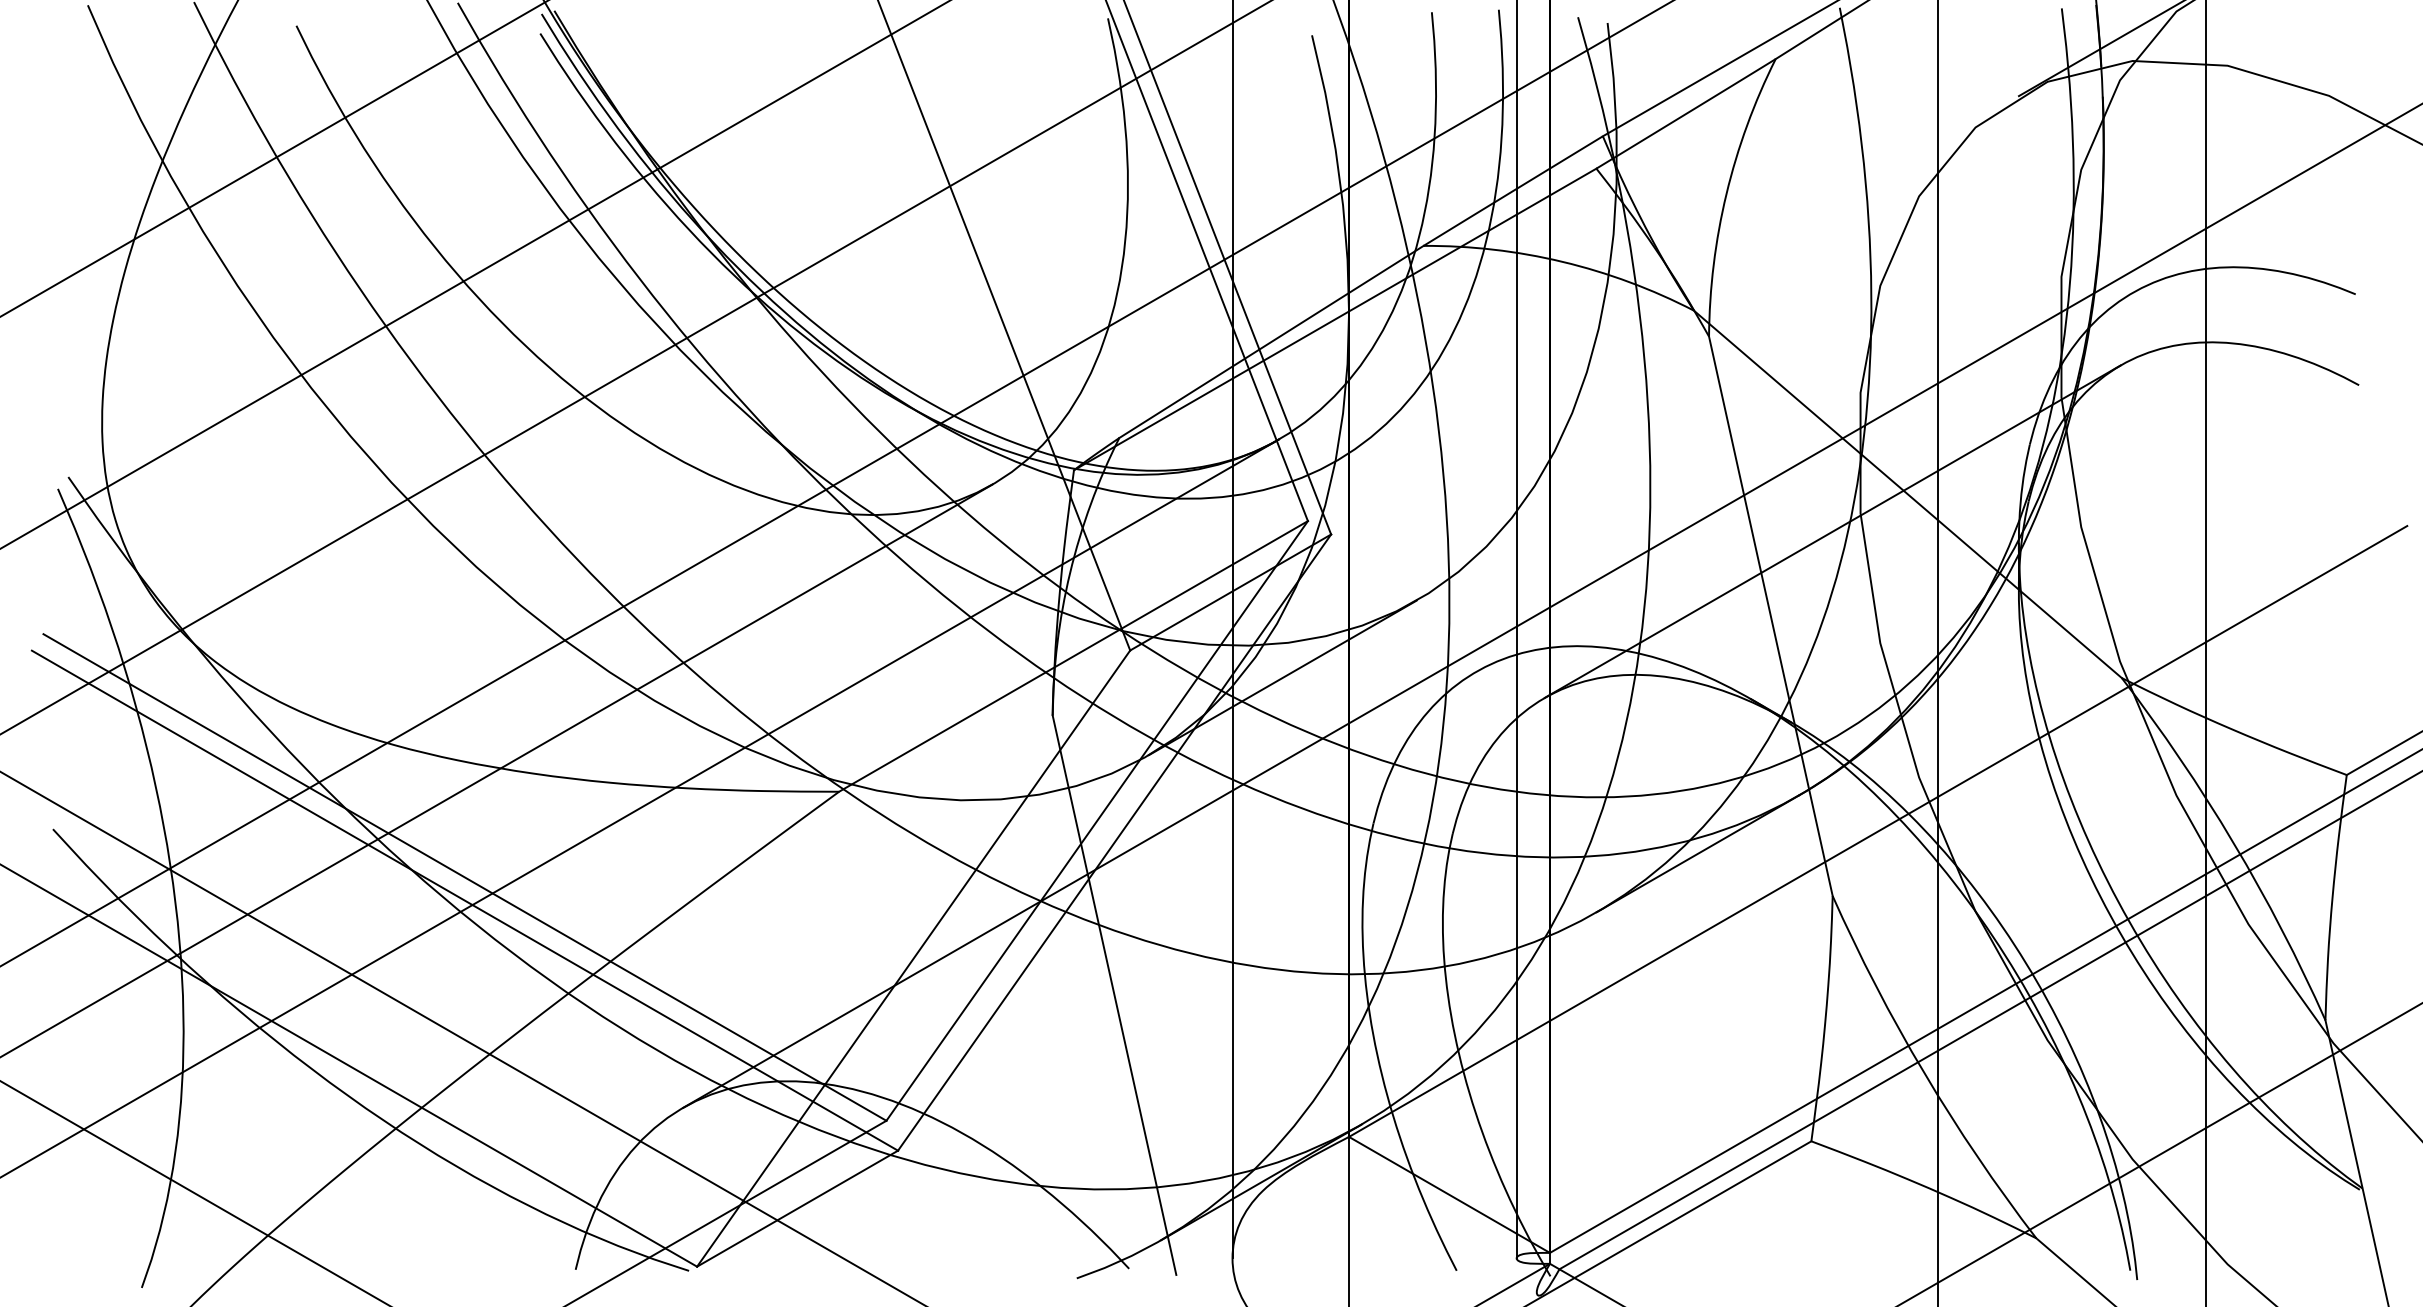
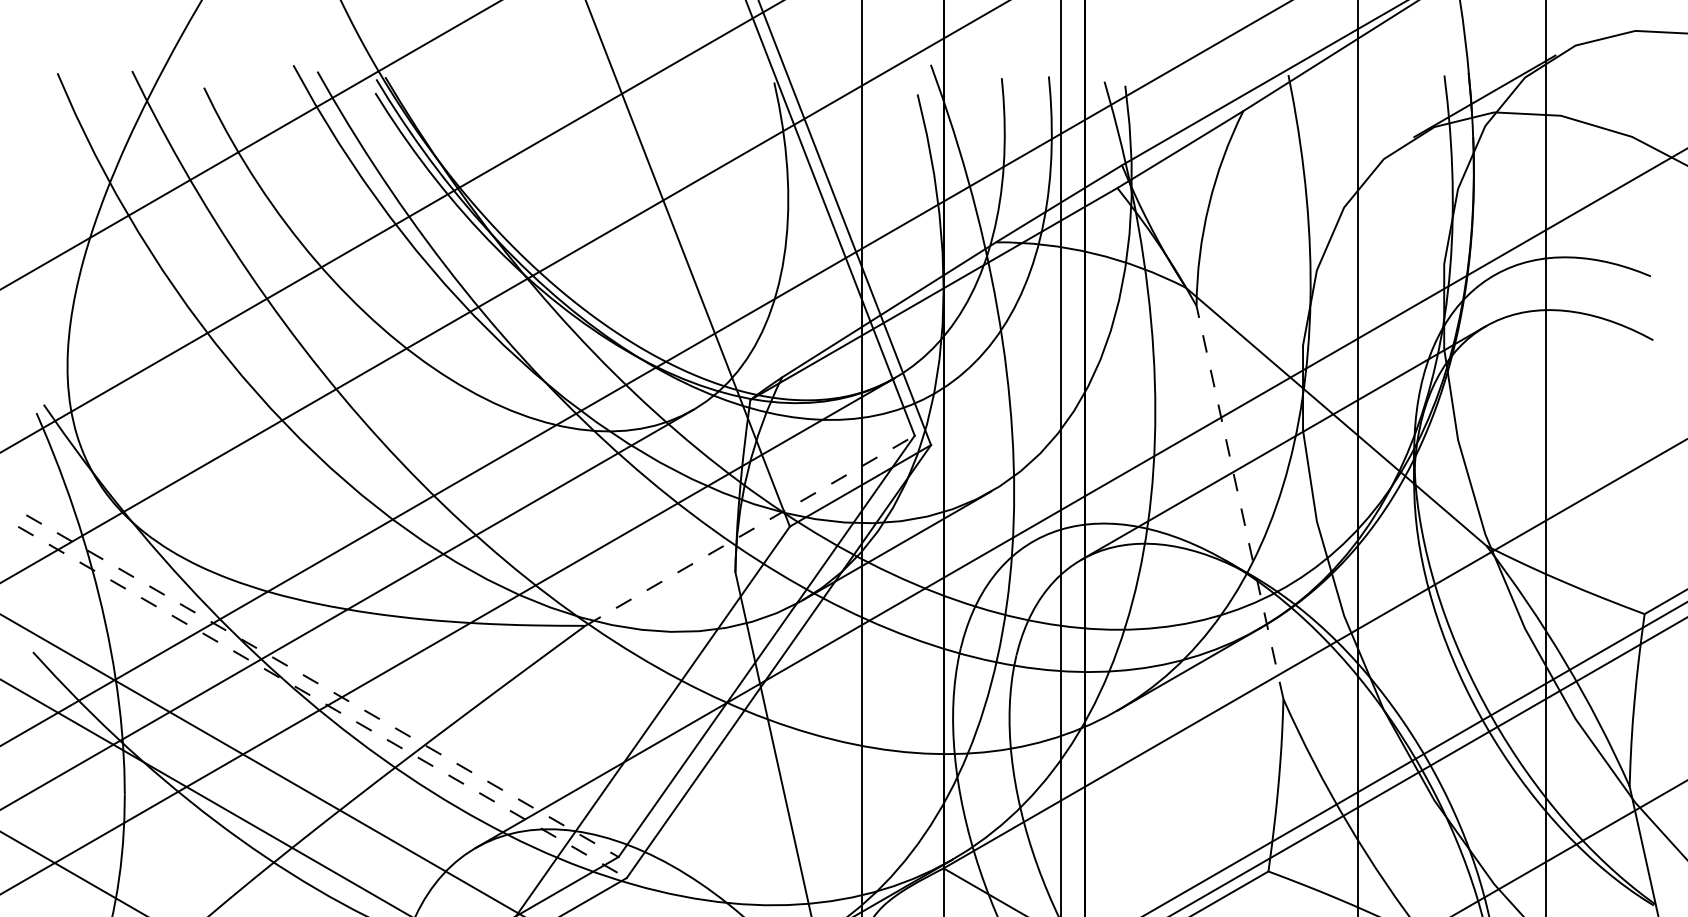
line: (1770, 615) -> (1239, 502), solid -> dashed
line: (1073, 656) -> (750, 530), solid -> dashed
line: (464, 877) -> (322, 686), solid -> dashed
line: (465, 900) -> (322, 702), solid -> dashed

